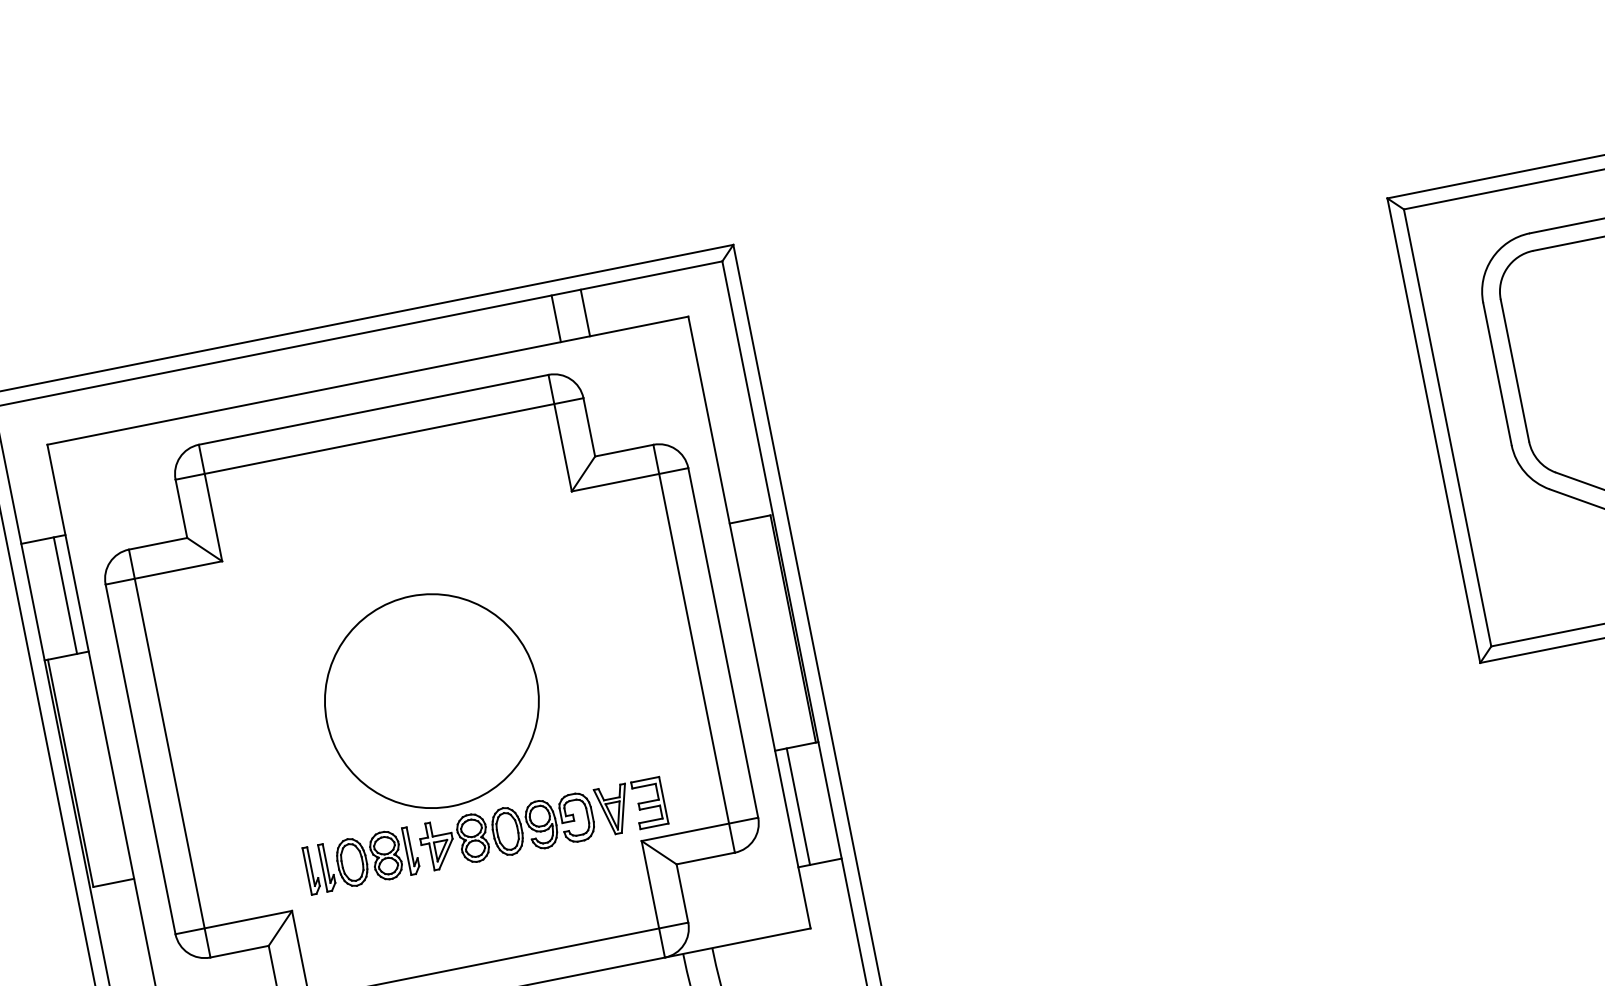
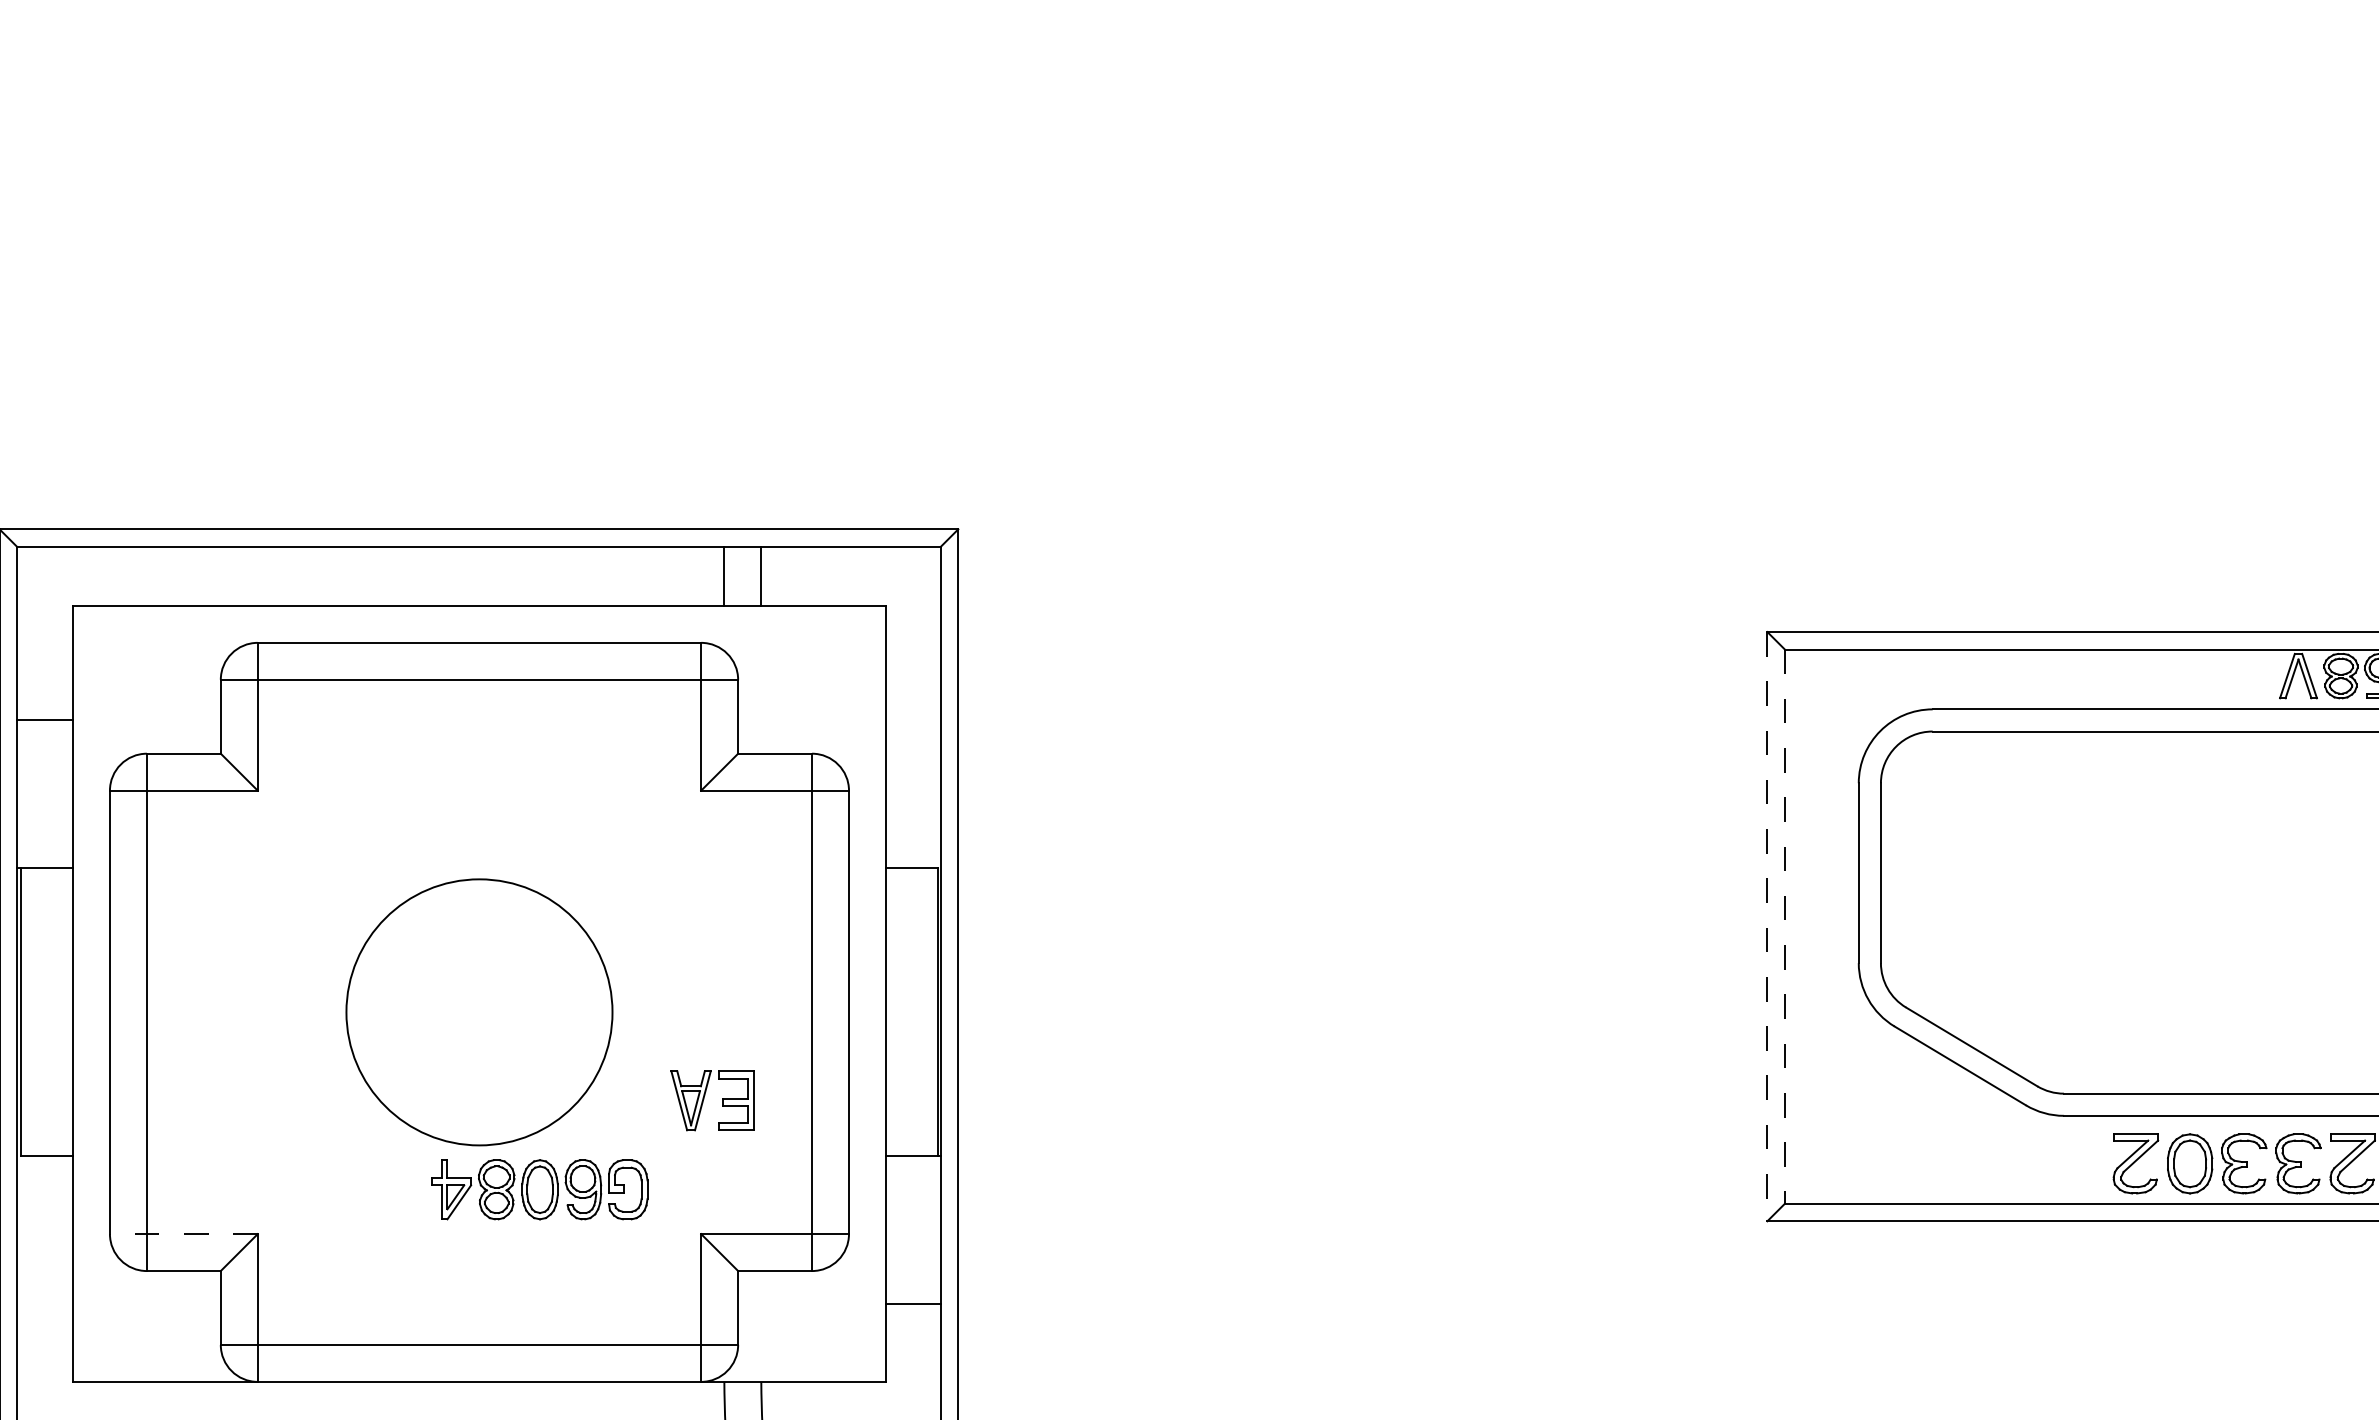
line: (1447, 428) -> (1784, 927), solid -> dashed
line: (1433, 430) -> (1767, 926), solid -> dashed
line: (65, 595) -> (58, 794), removed
line: (798, 806) -> (900, 1230), removed
part: (624, 807) -> (704, 1099), moved
part: (361, 860) -> (354, 1189), removed
line: (233, 922) -> (183, 1234), solid -> dashed

